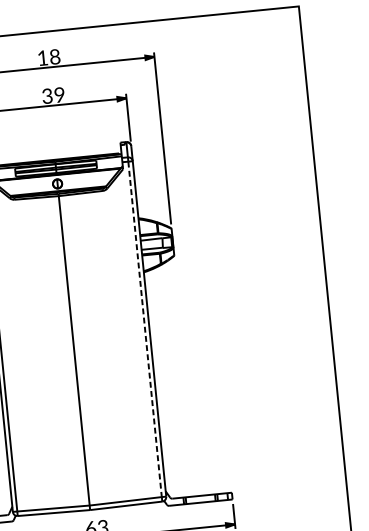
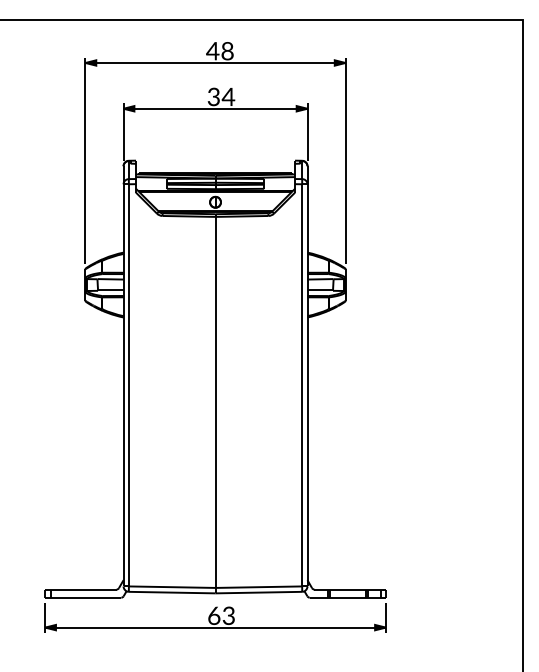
text: (42, 58) -> (212, 51), 18 -> 48
text: (59, 94) -> (228, 96), 39 -> 34
line: (145, 329) -> (302, 385), dashed -> solid

